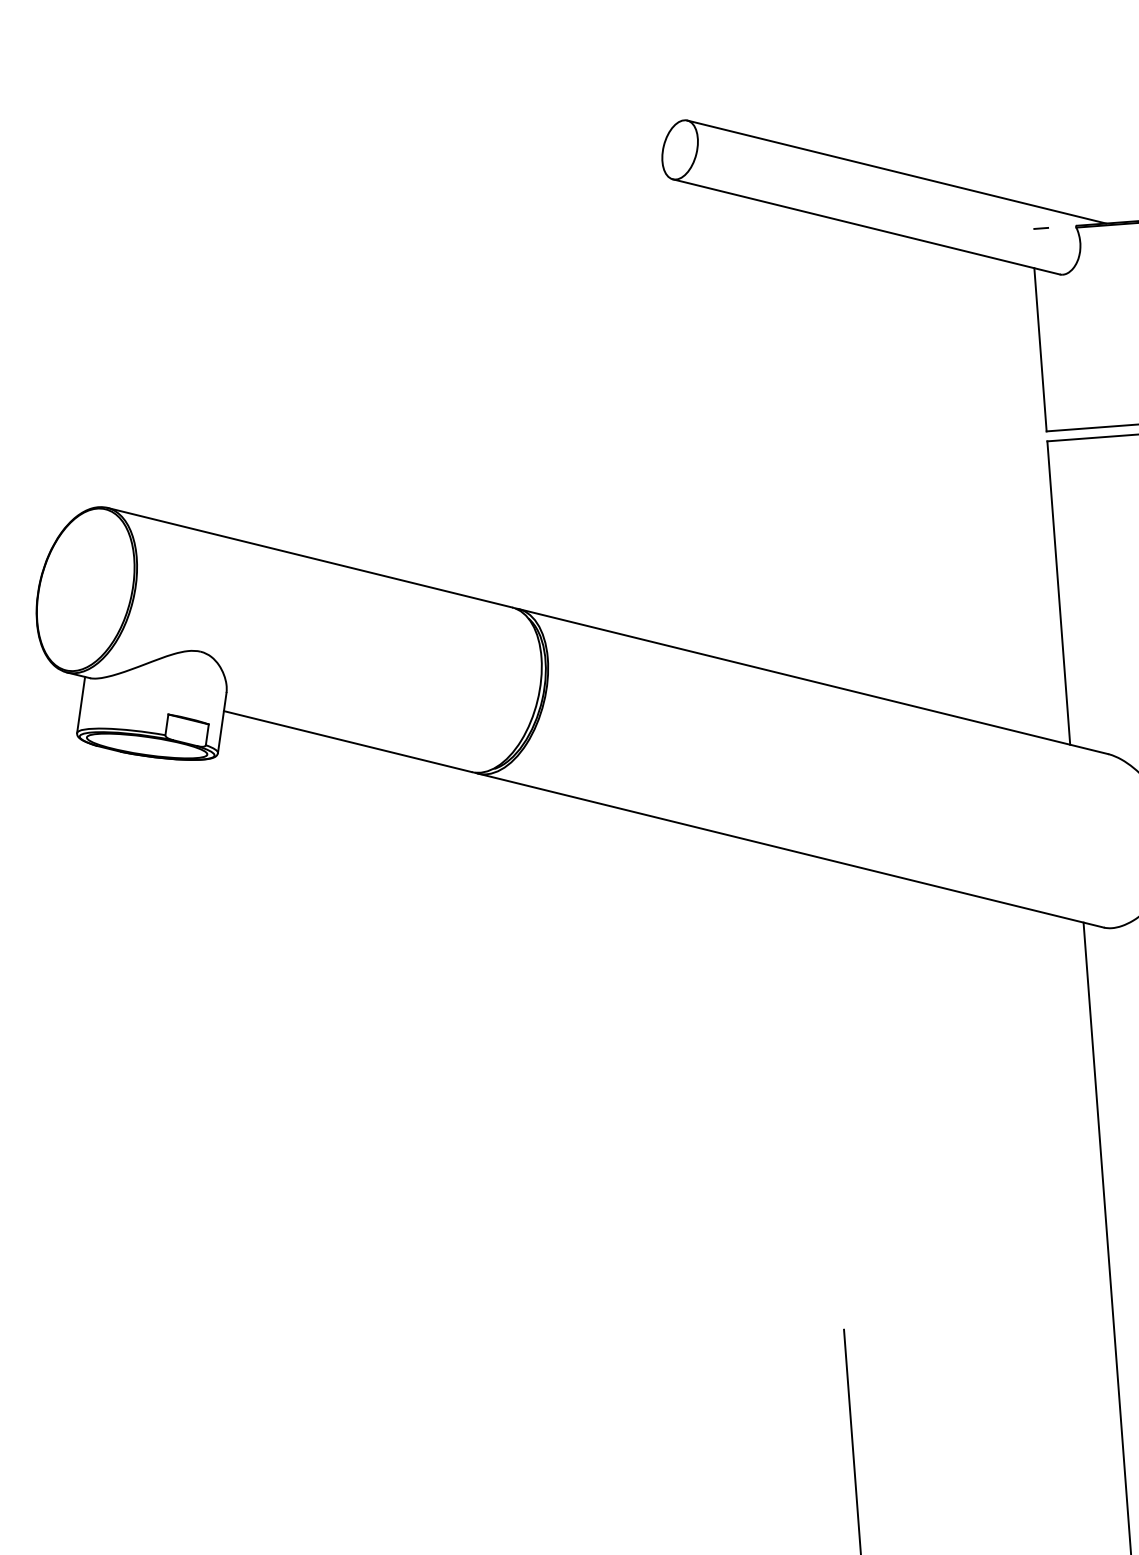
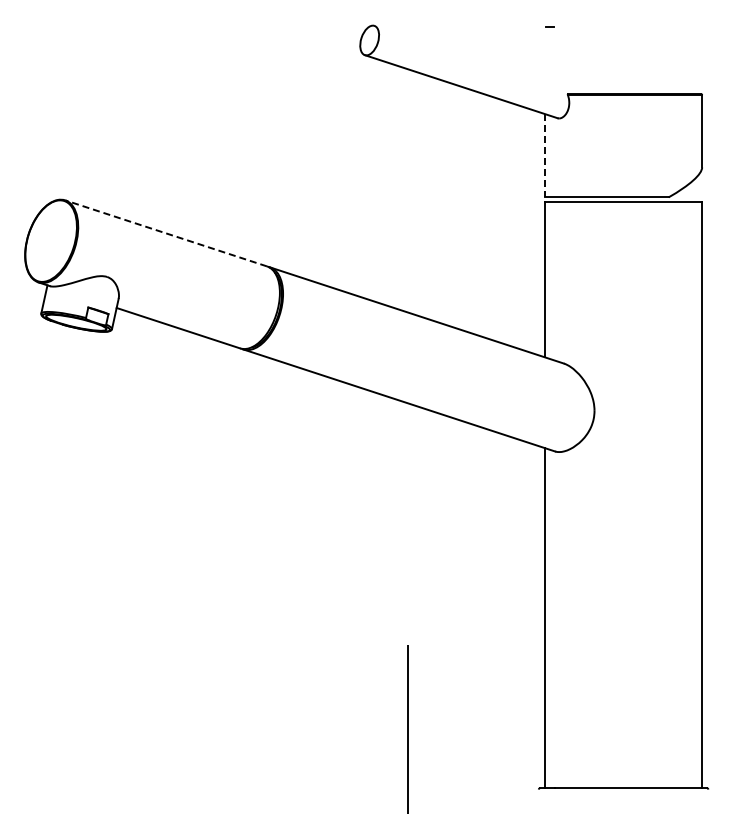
line: (896, 171) -> (478, 59), removed
line: (1040, 227) -> (549, 26), moved
line: (1039, 349) -> (544, 155), solid -> dashed
line: (308, 558) -> (165, 233), solid -> dashed

